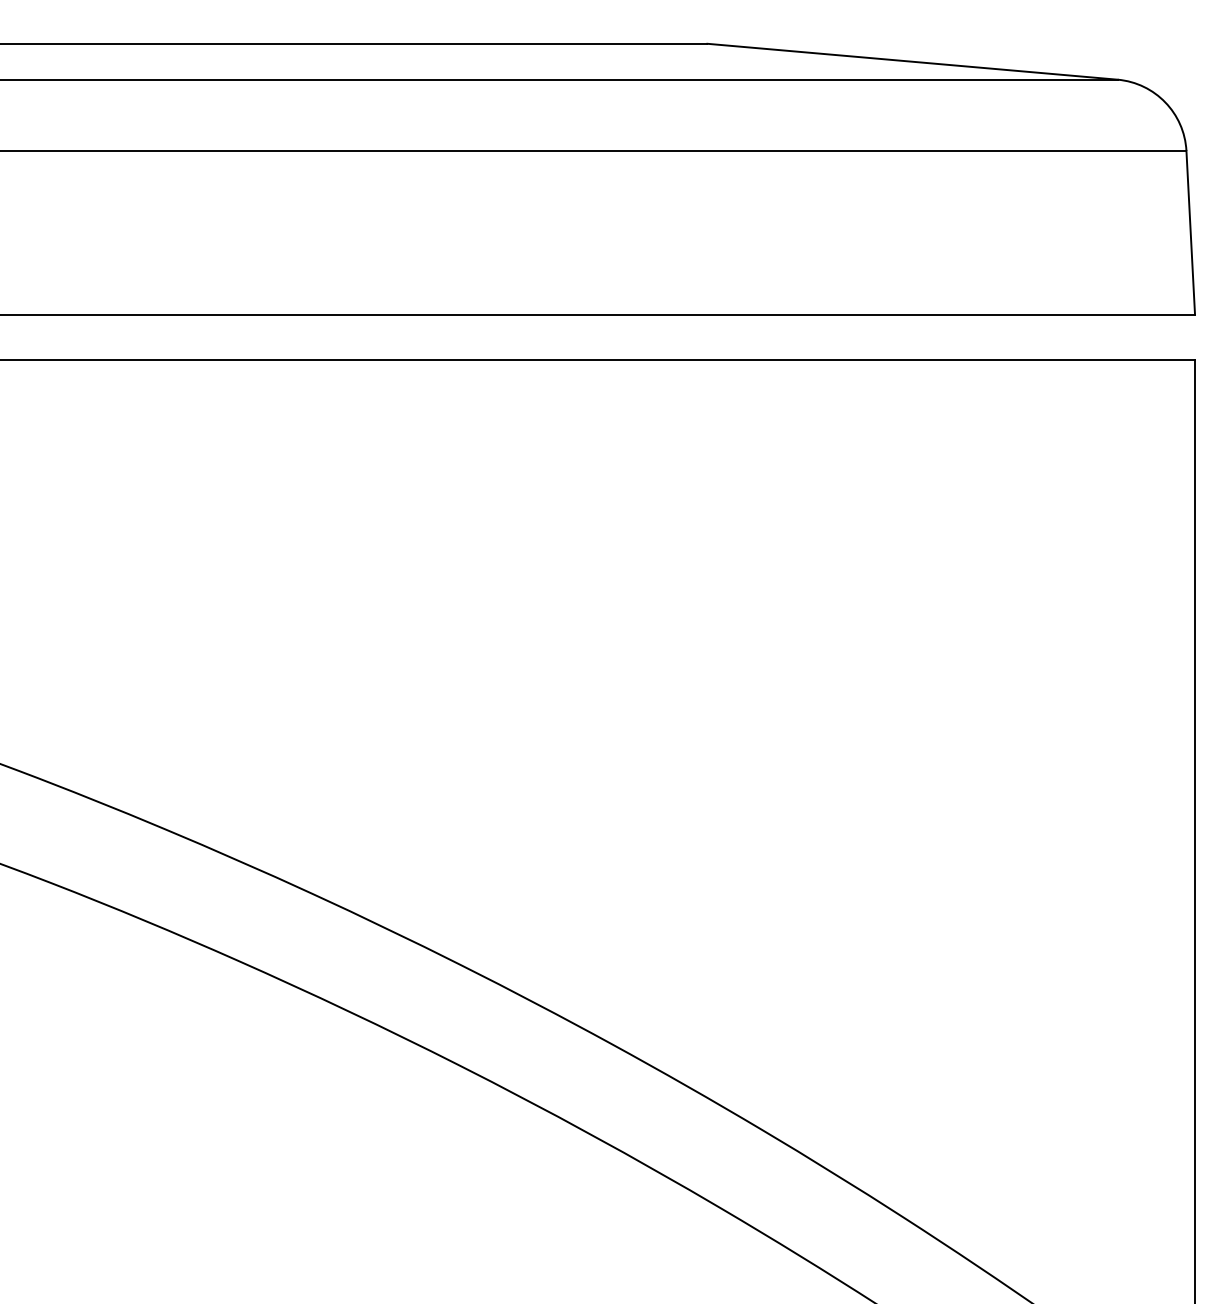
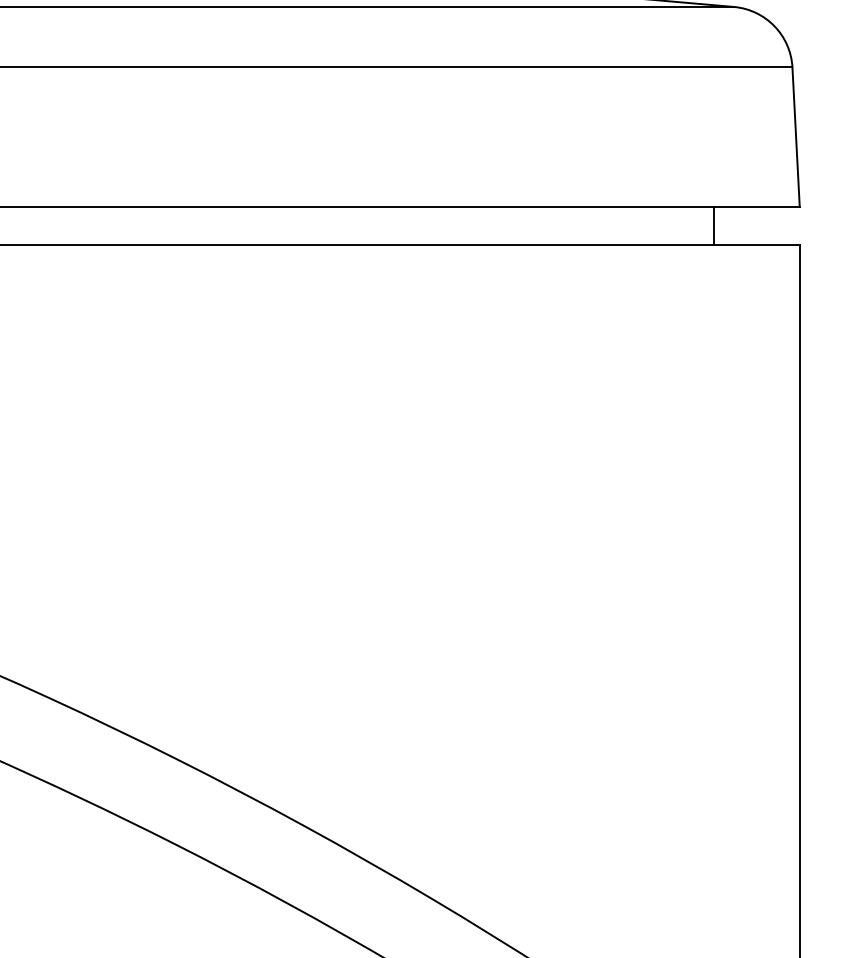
line: (1094, 336) -> (714, 225), added

